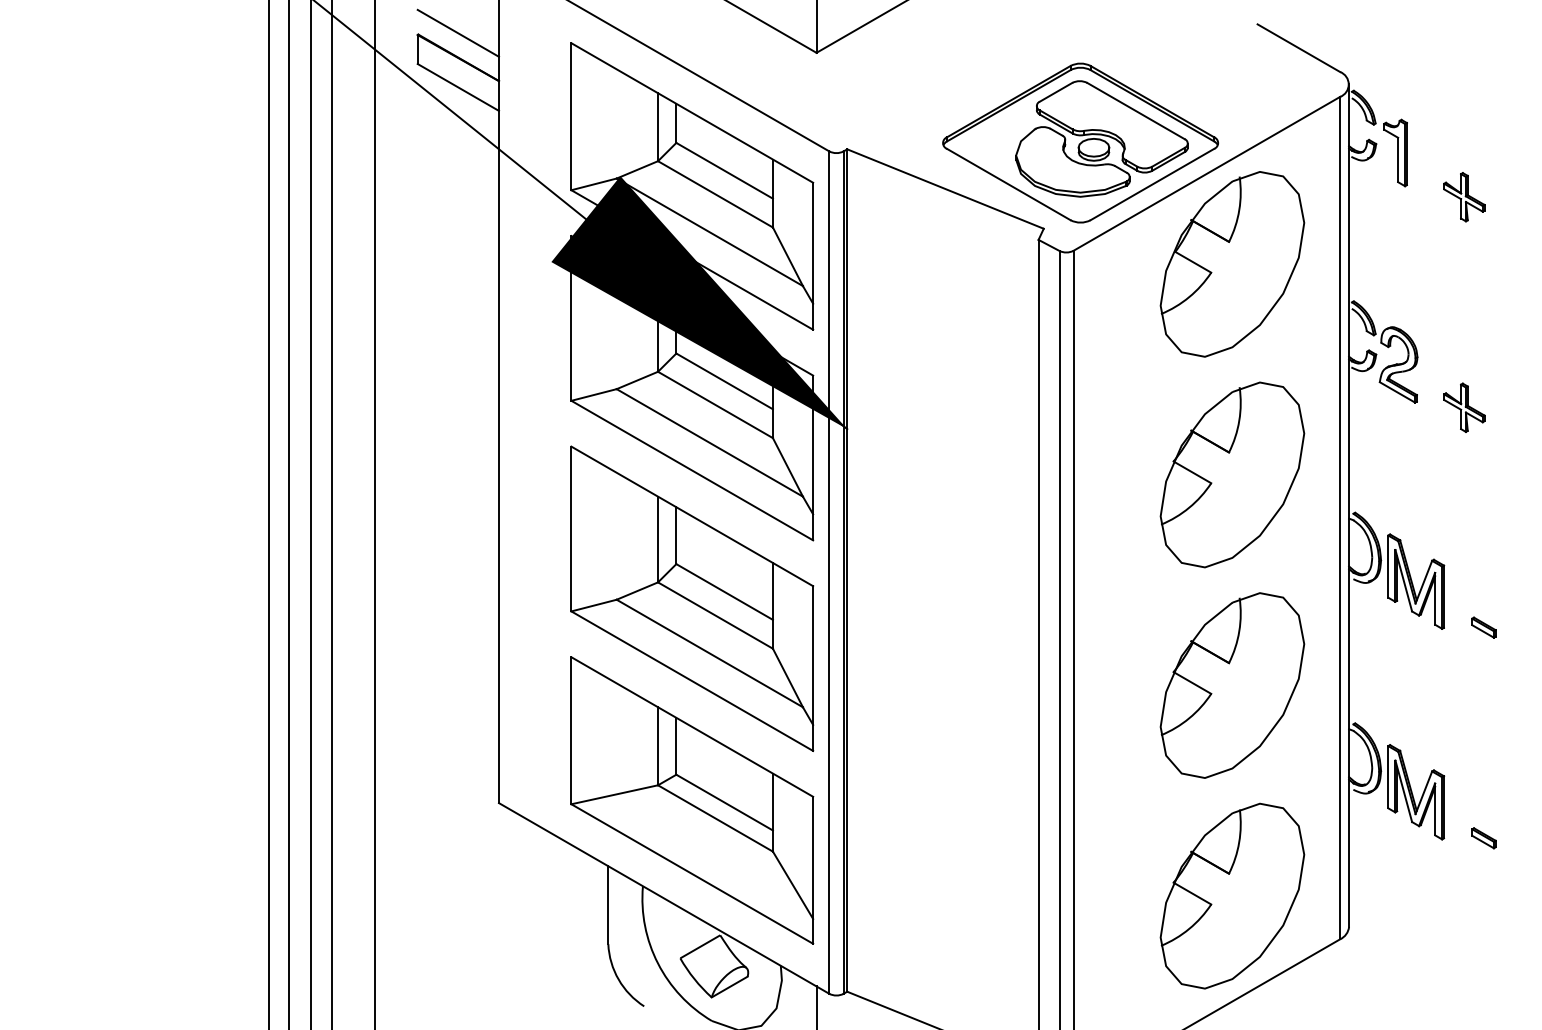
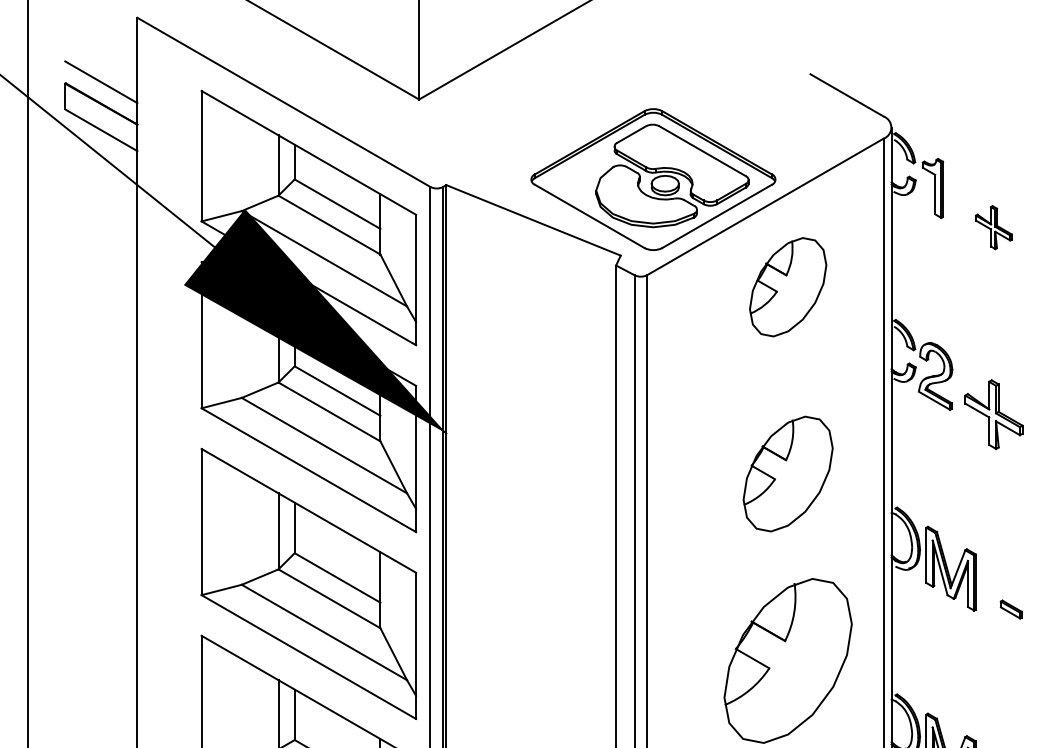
part: (1232, 264) -> (788, 287), size x0.6
part: (1464, 407) -> (994, 414), size x1.6
part: (1232, 474) -> (788, 473), size x0.7

